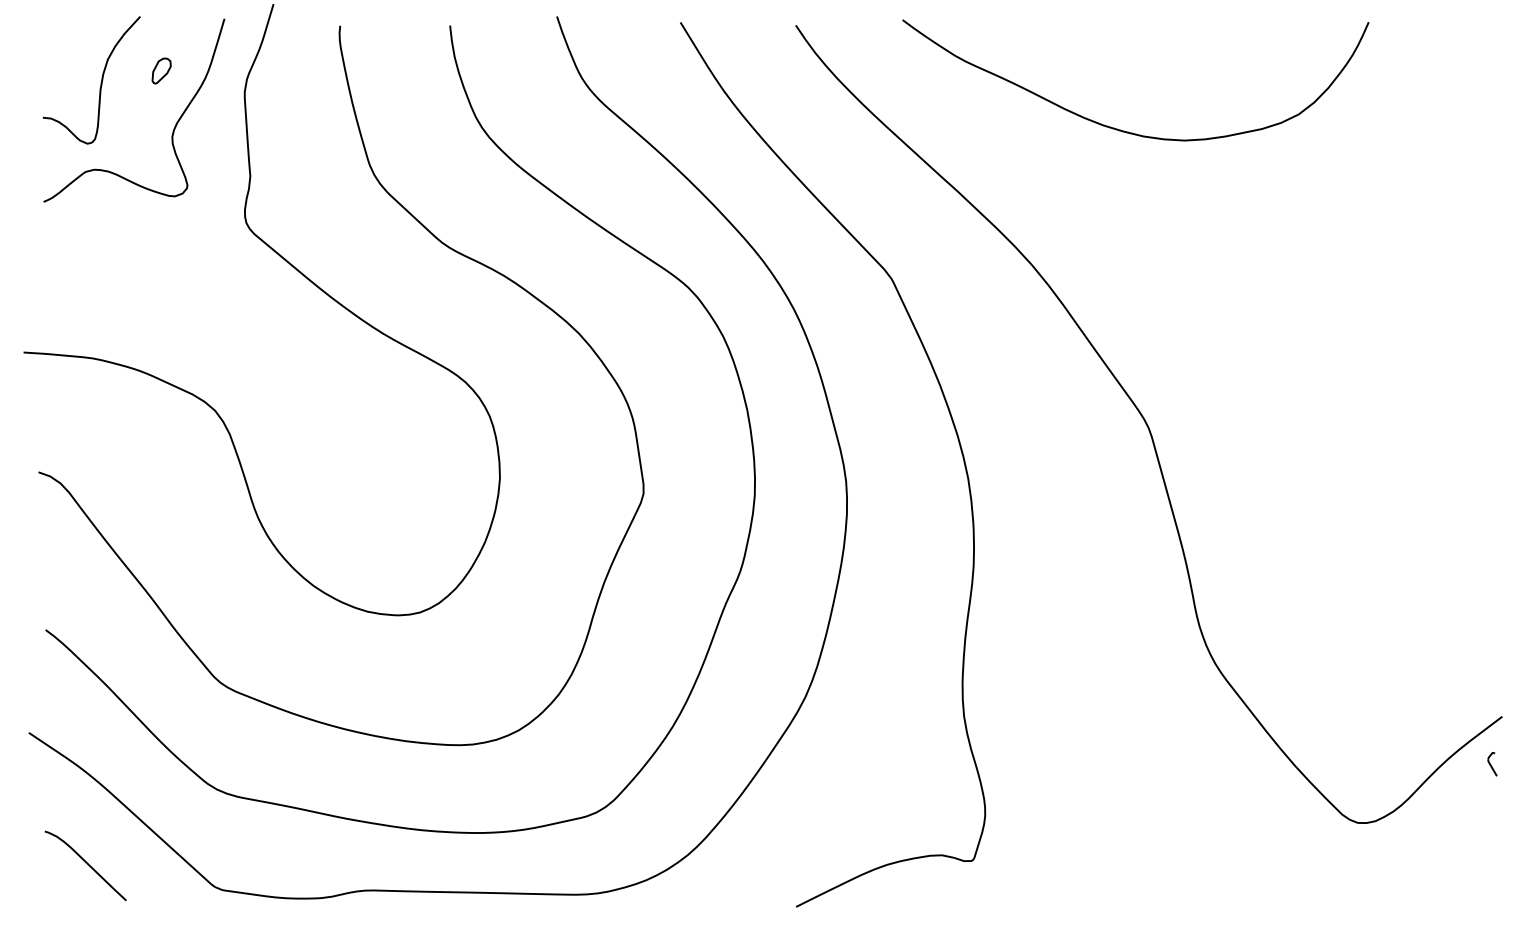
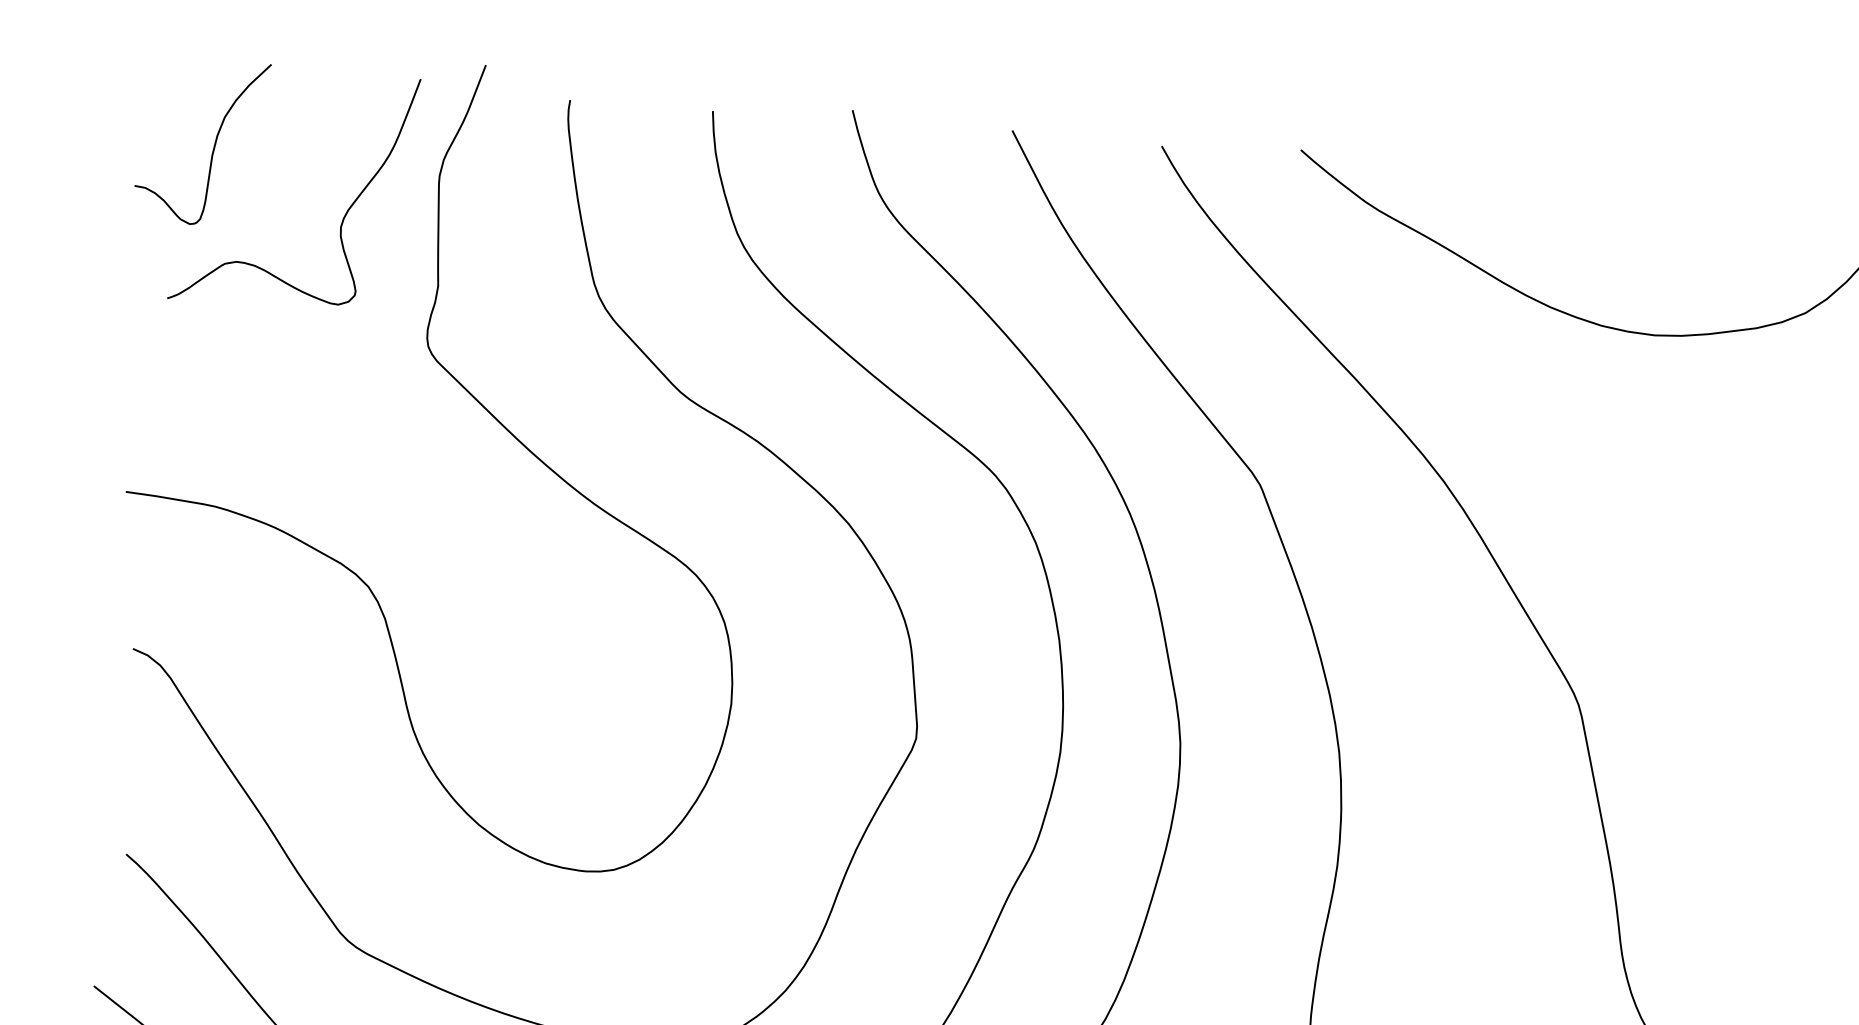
part: (161, 70) -> (333, 139), removed
curve: (100, 82) -> (213, 146), moved

